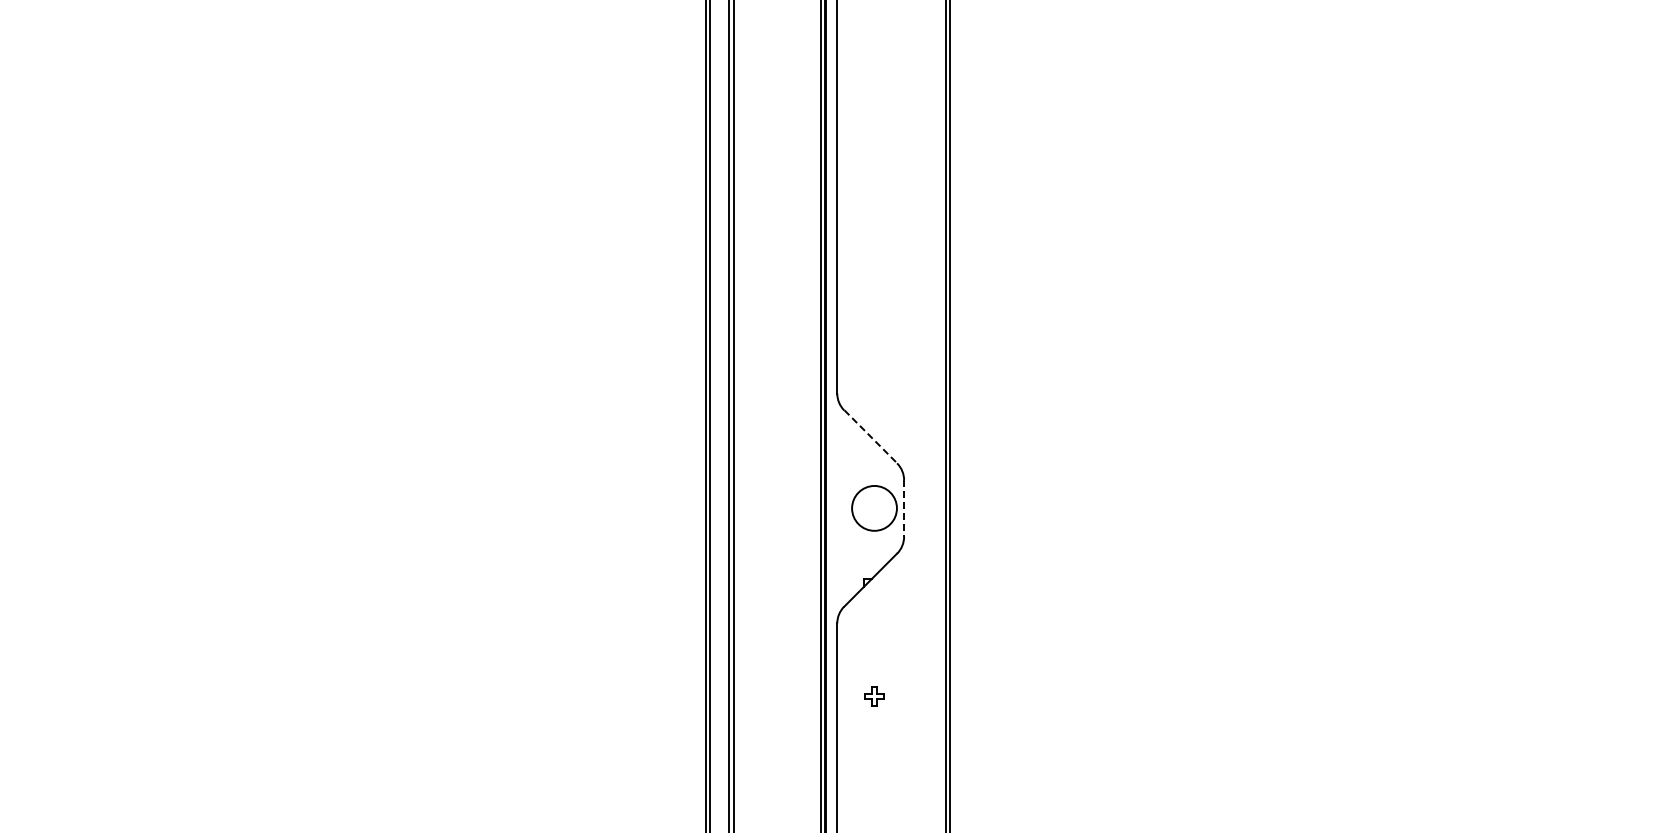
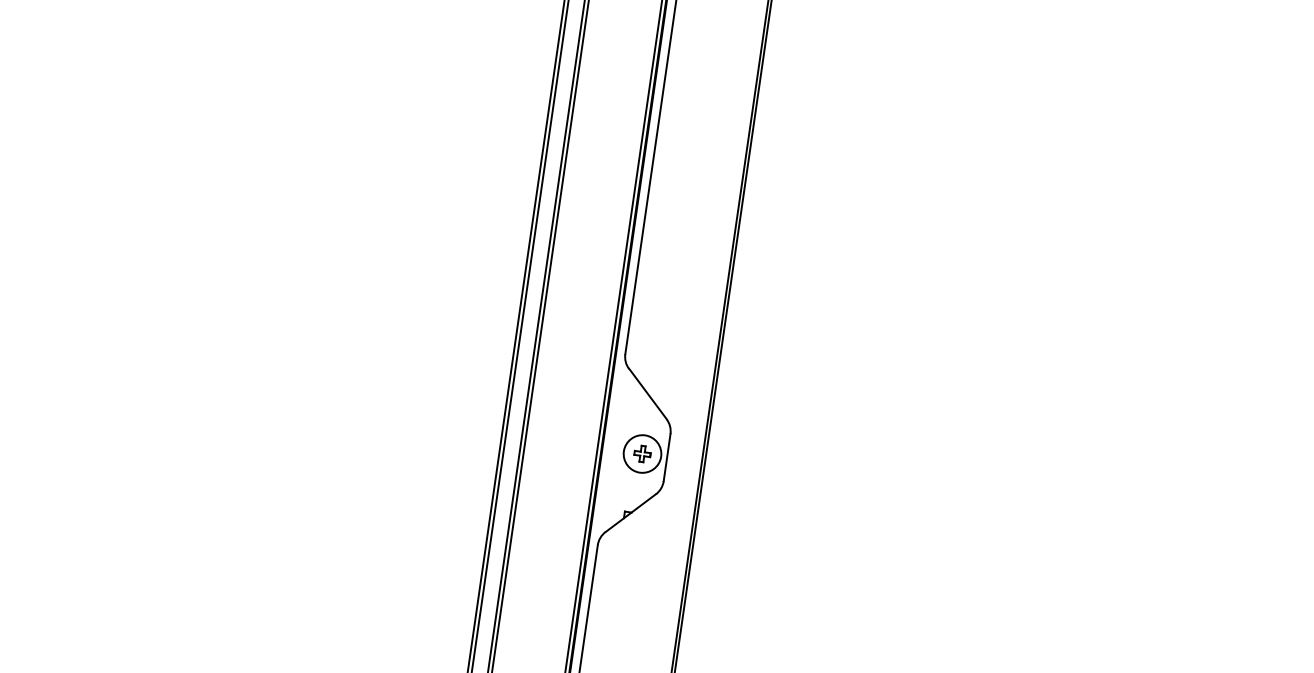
line: (871, 437) -> (648, 394), dashed -> solid
line: (904, 509) -> (667, 458), dashed -> solid
part: (874, 696) -> (642, 454), moved

